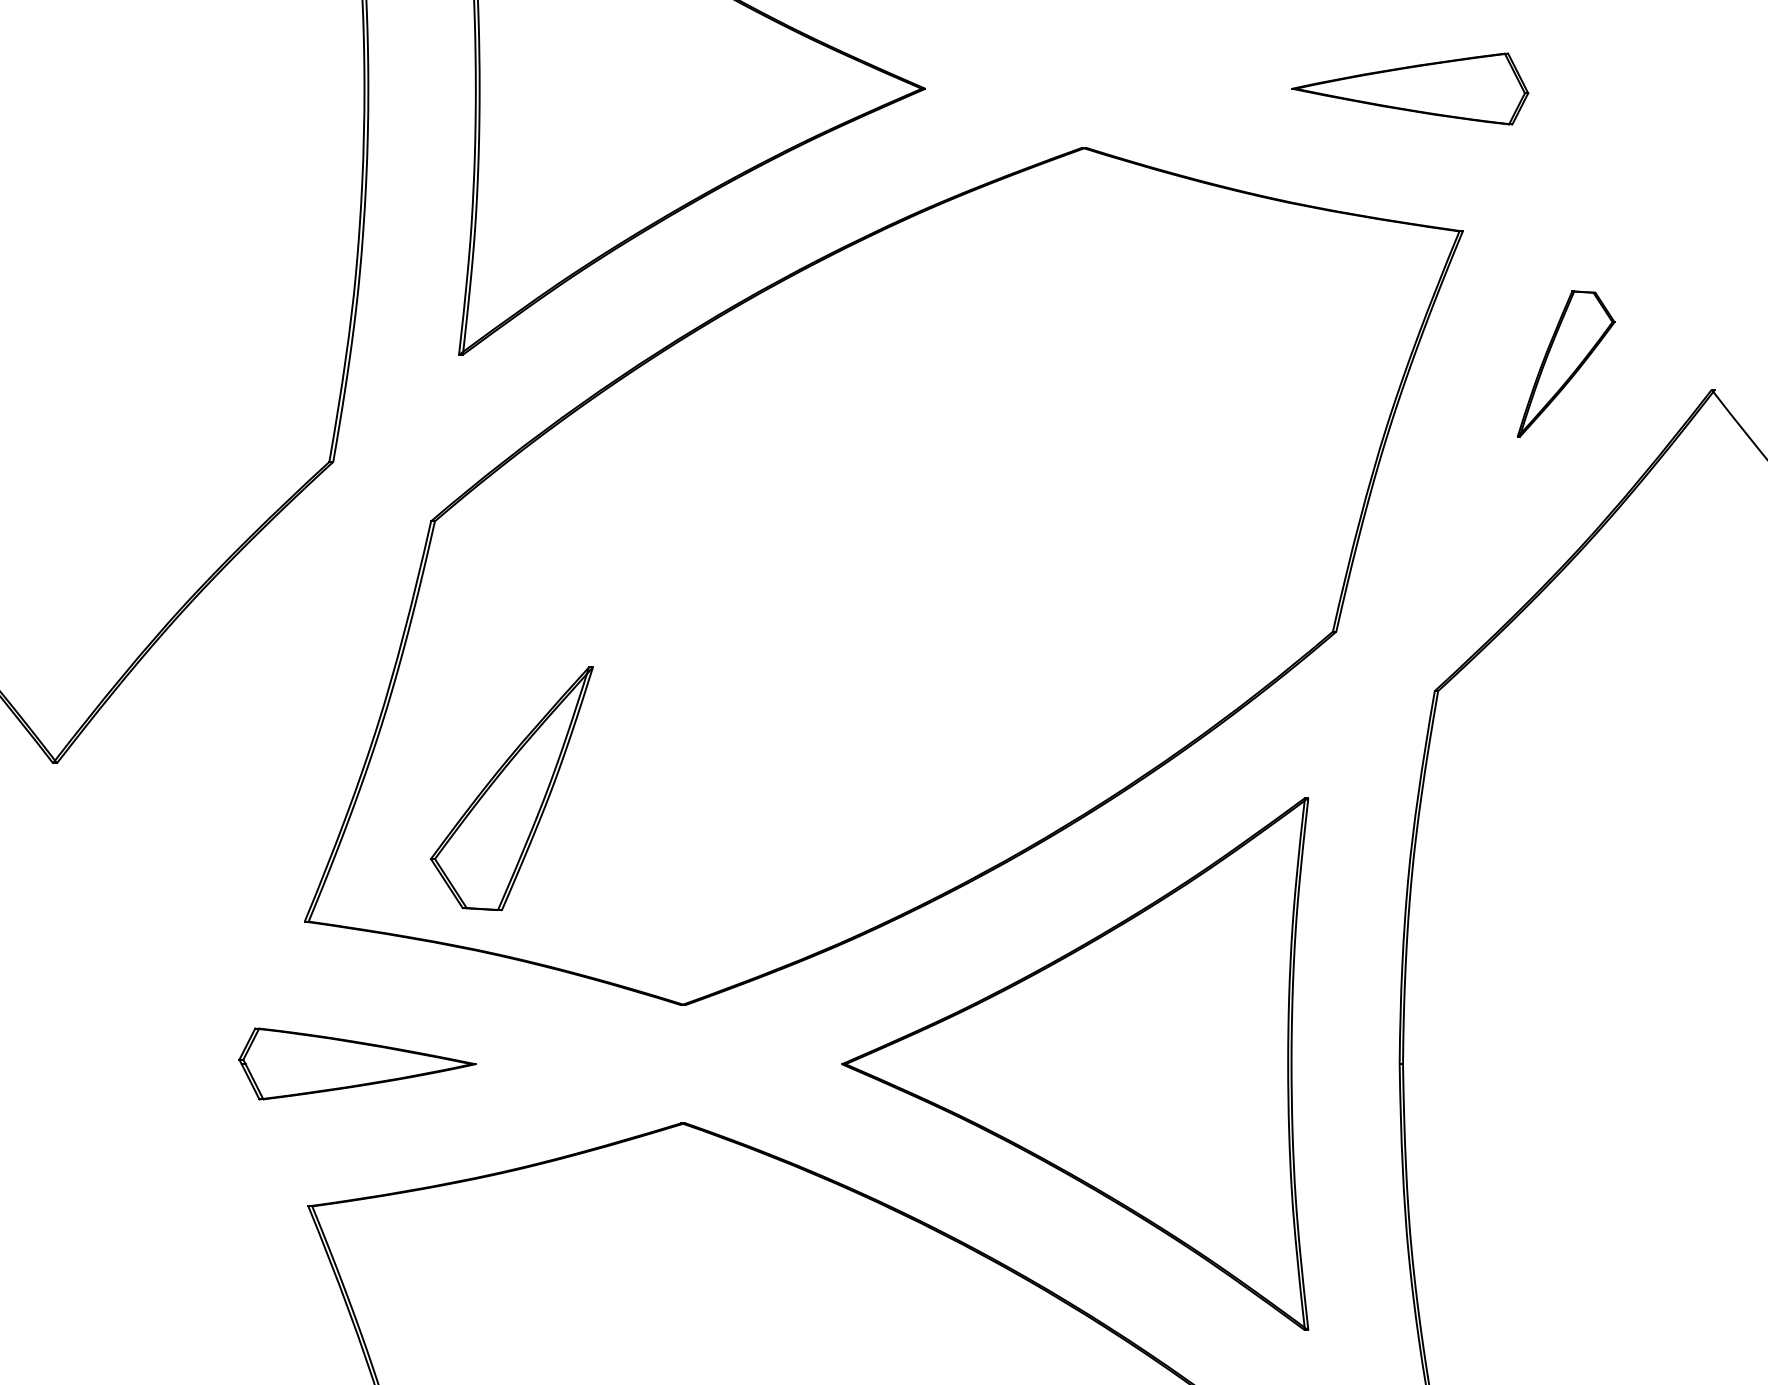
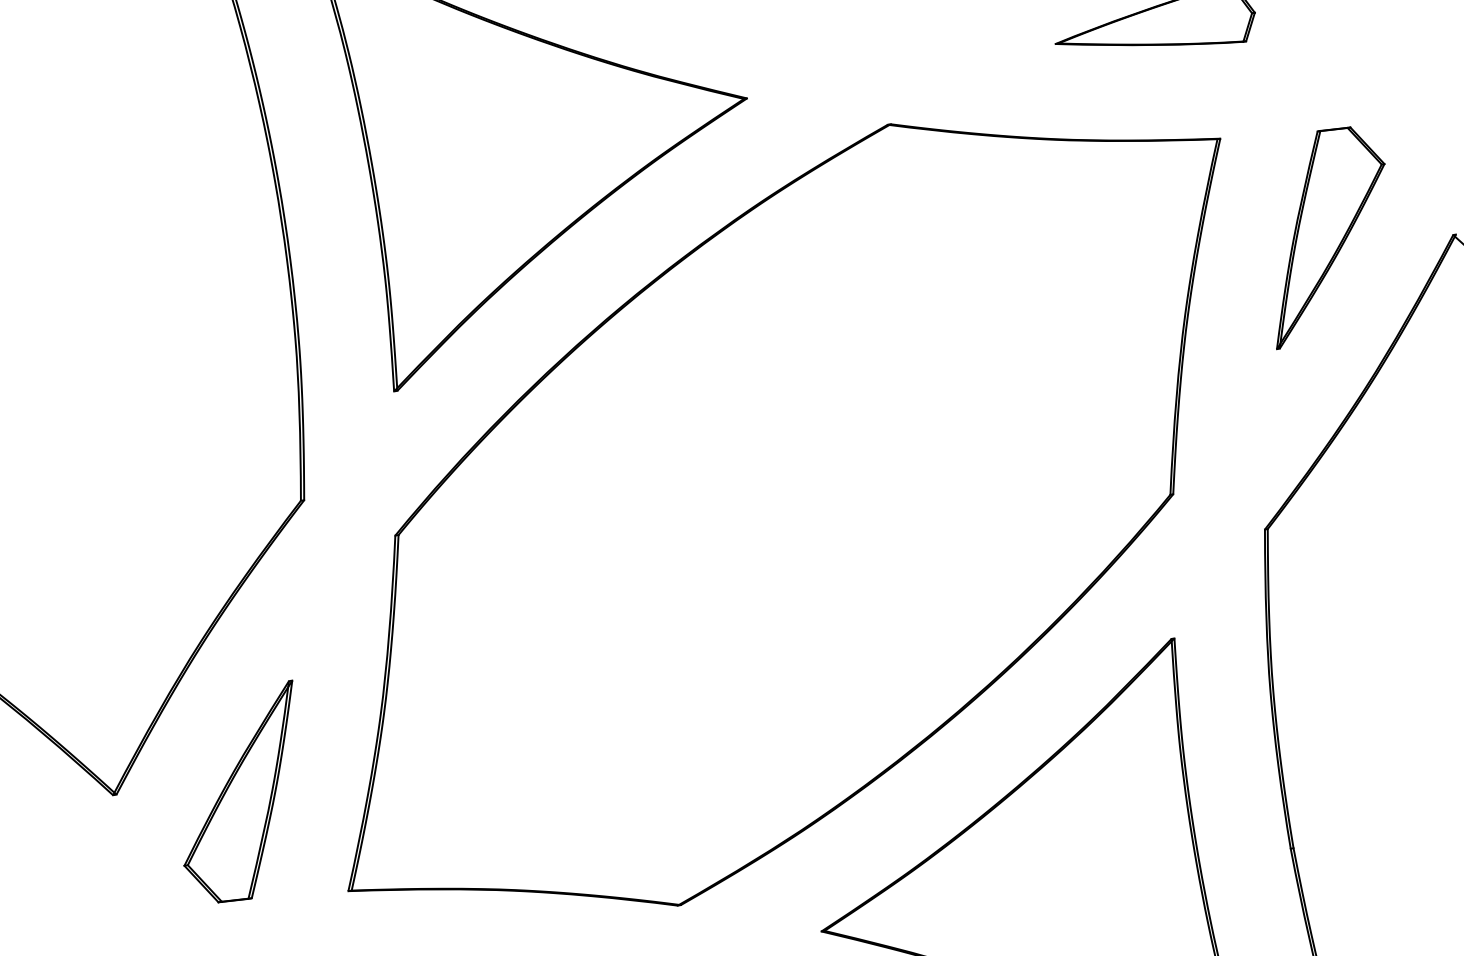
part: (1565, 364) -> (1326, 235), size x1.67
part: (511, 788) -> (241, 794), moved

